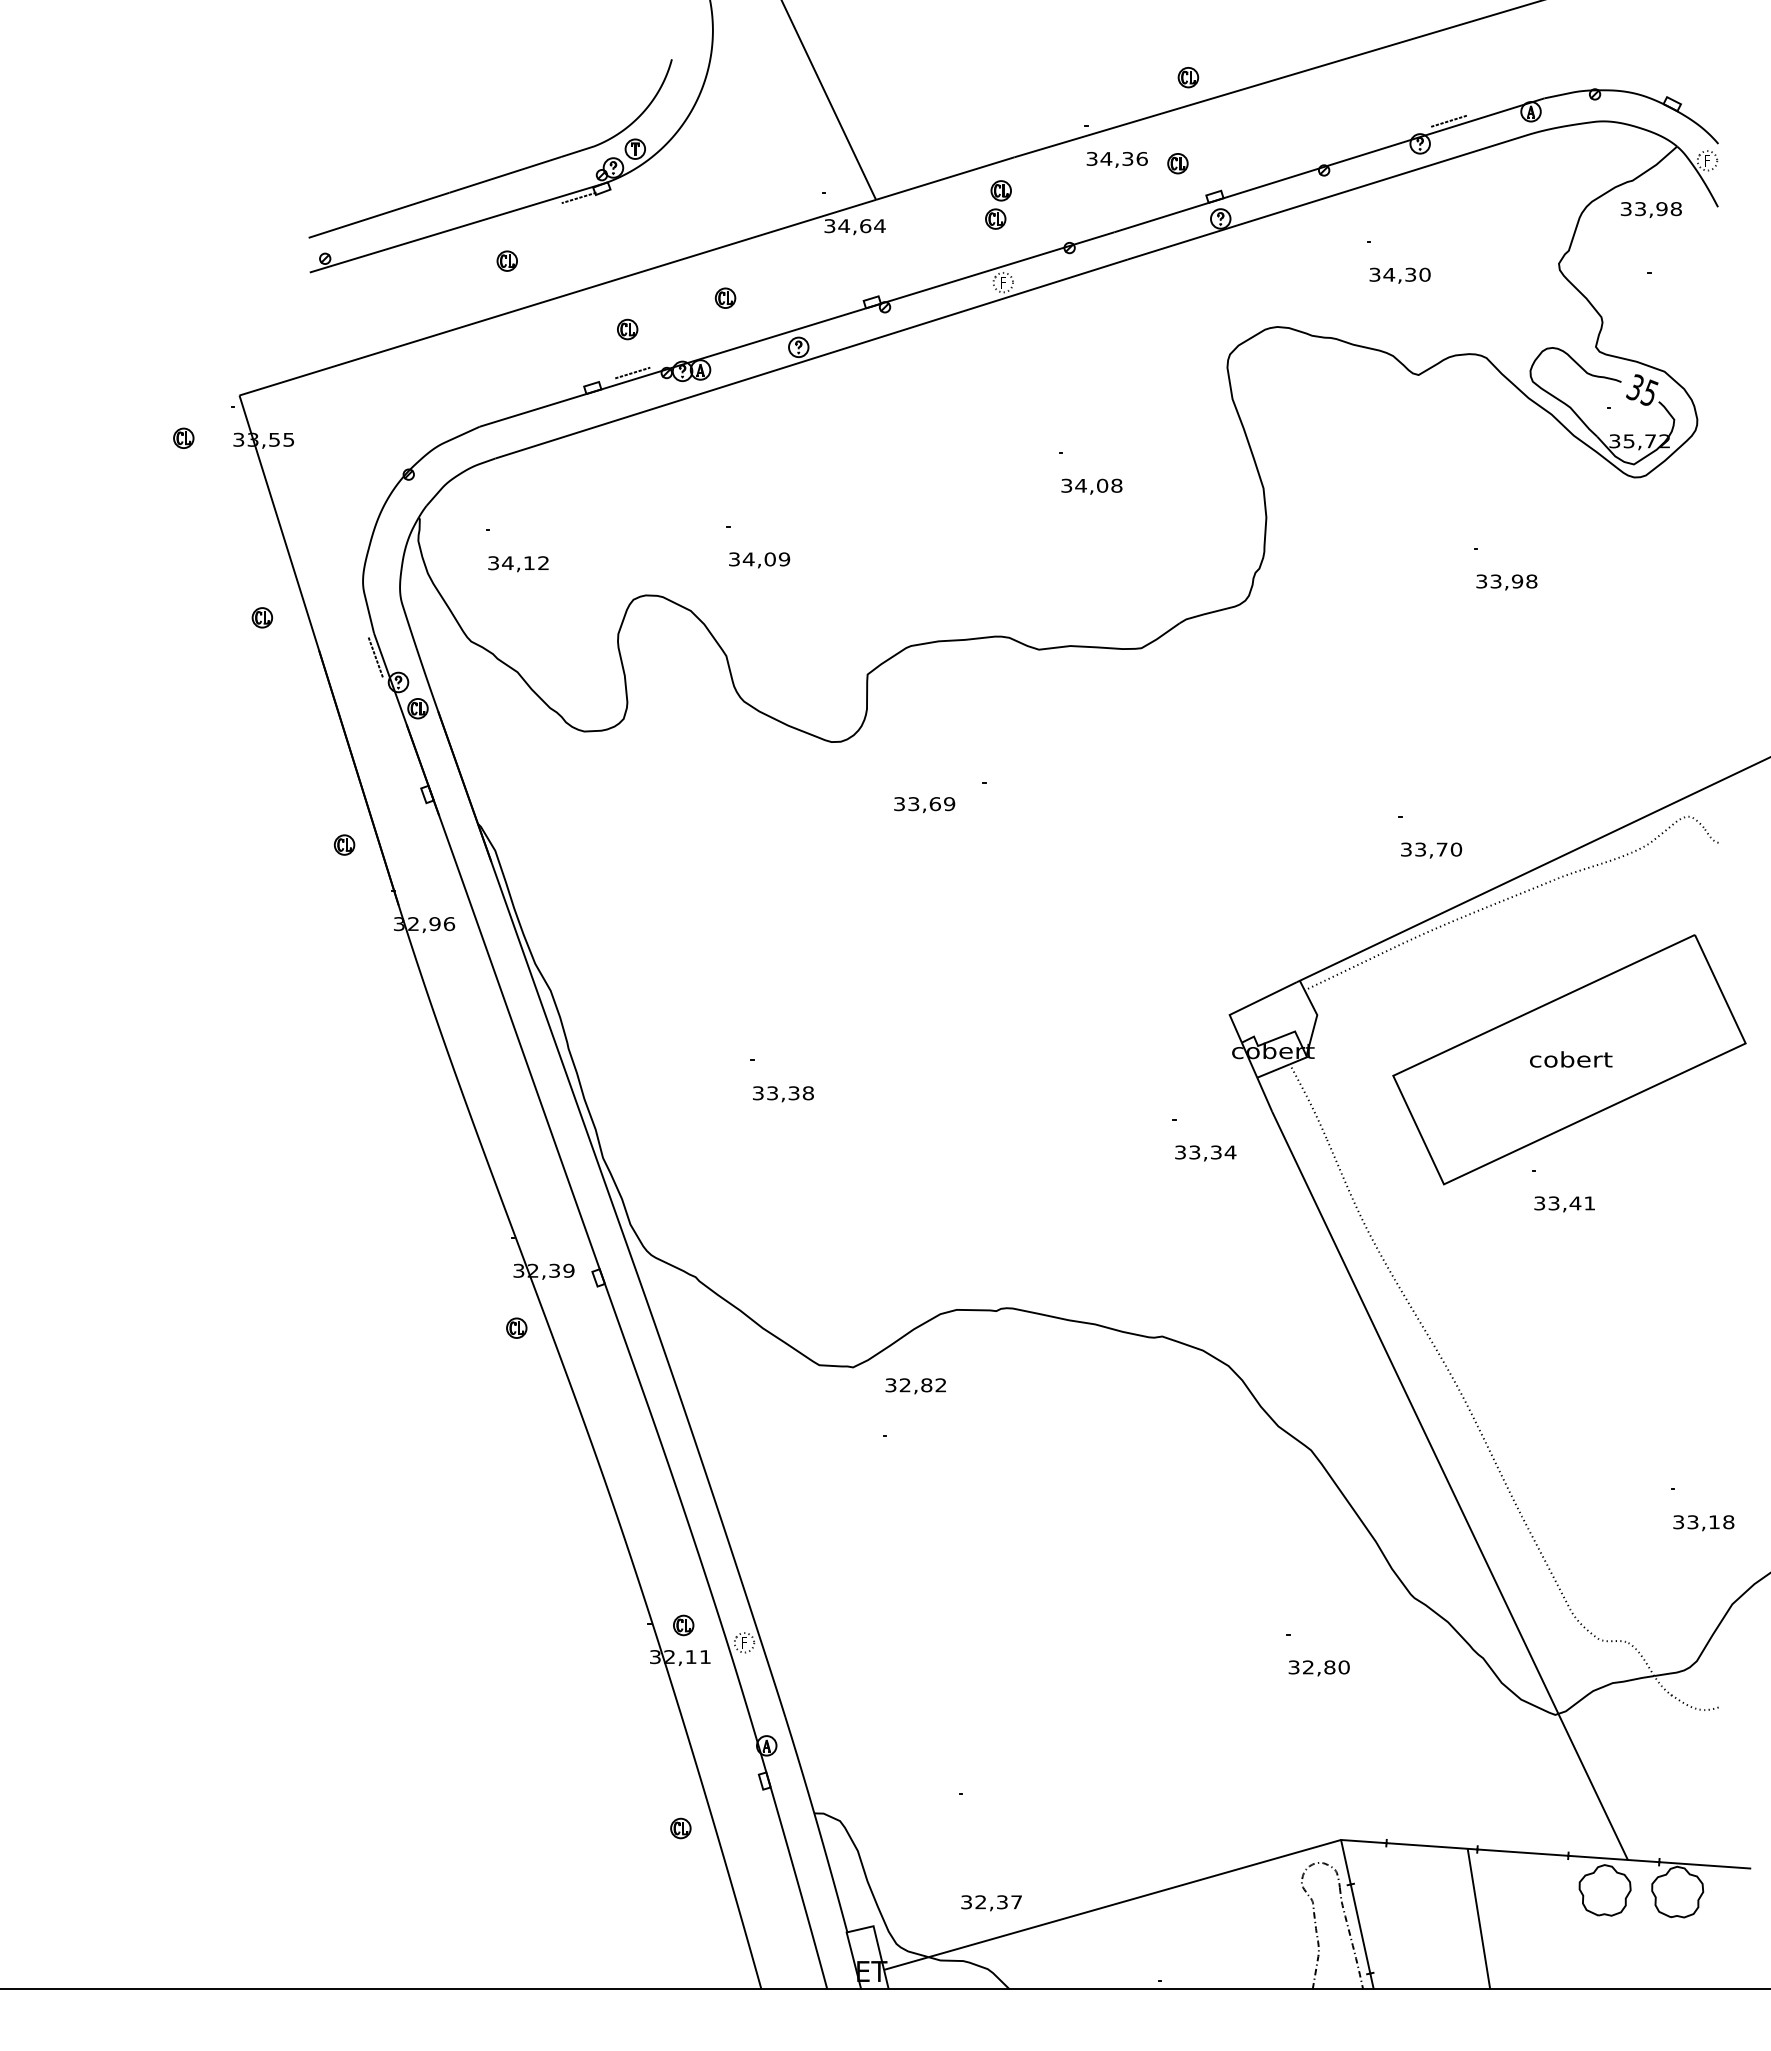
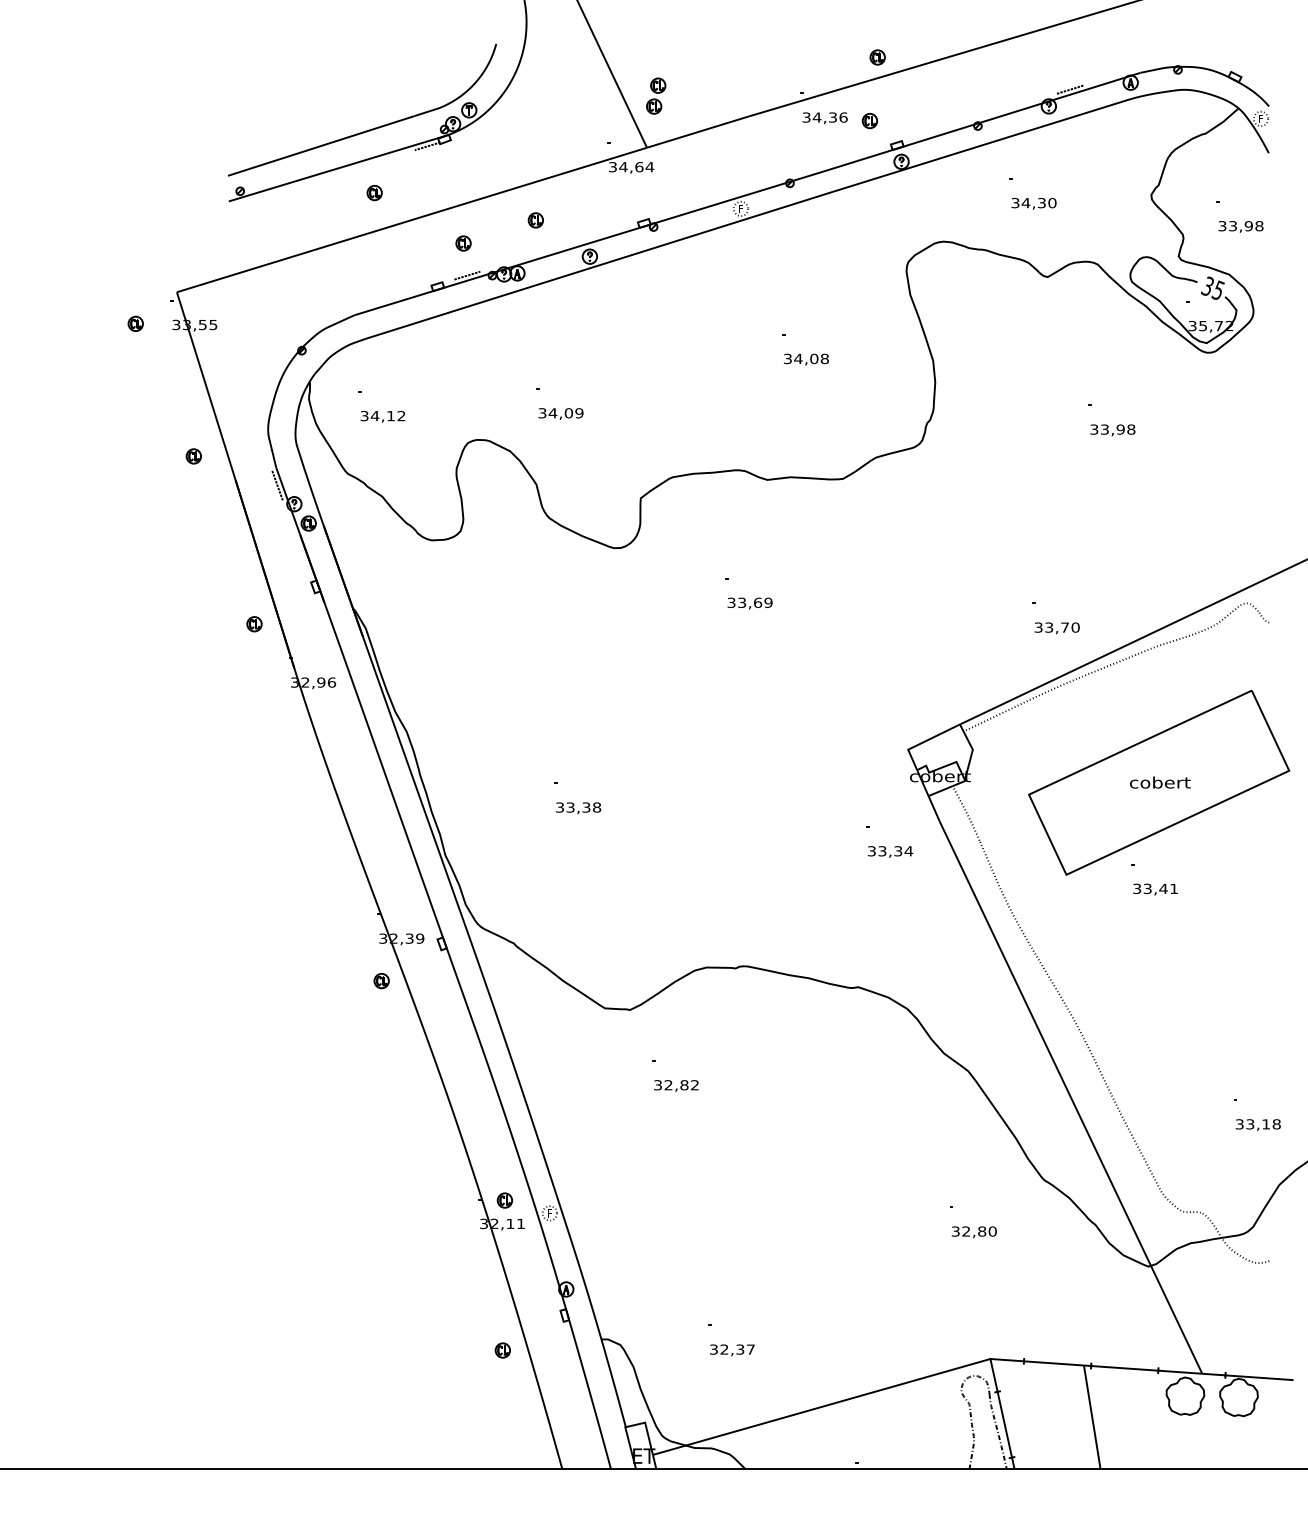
part: (998, 204) -> (656, 95), moved
text: (1650, 209) -> (1240, 226), moved
text: (924, 805) -> (750, 603), moved
text: (915, 1386) -> (676, 1086), moved
text: (991, 1903) -> (732, 1350), moved

